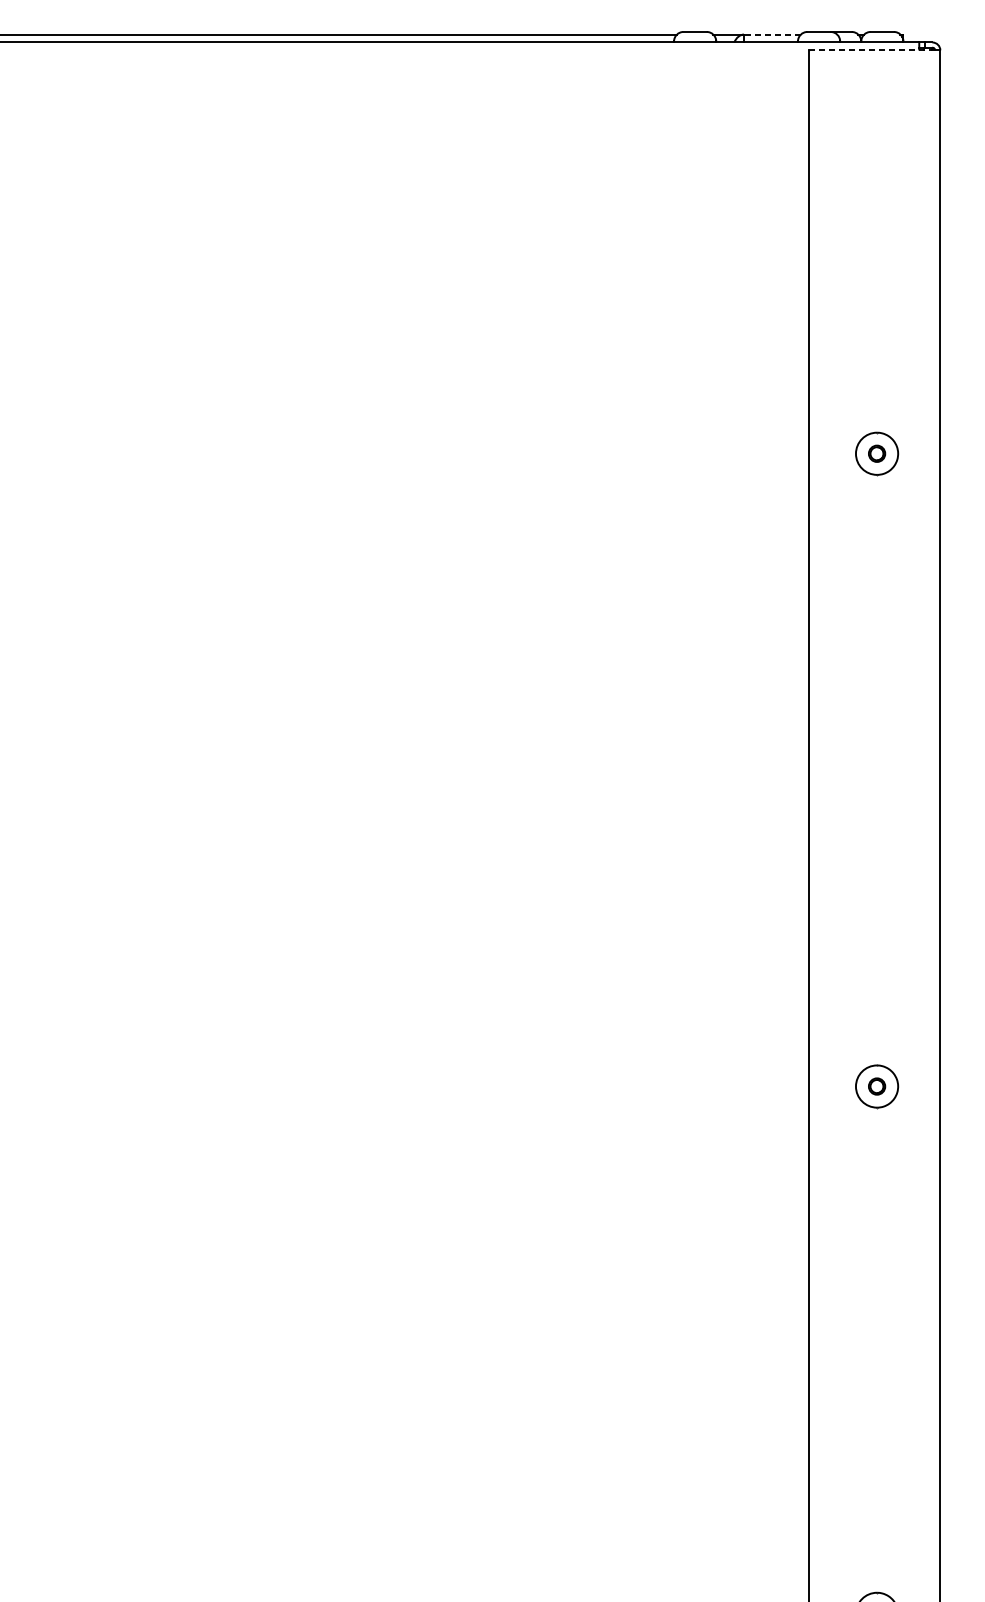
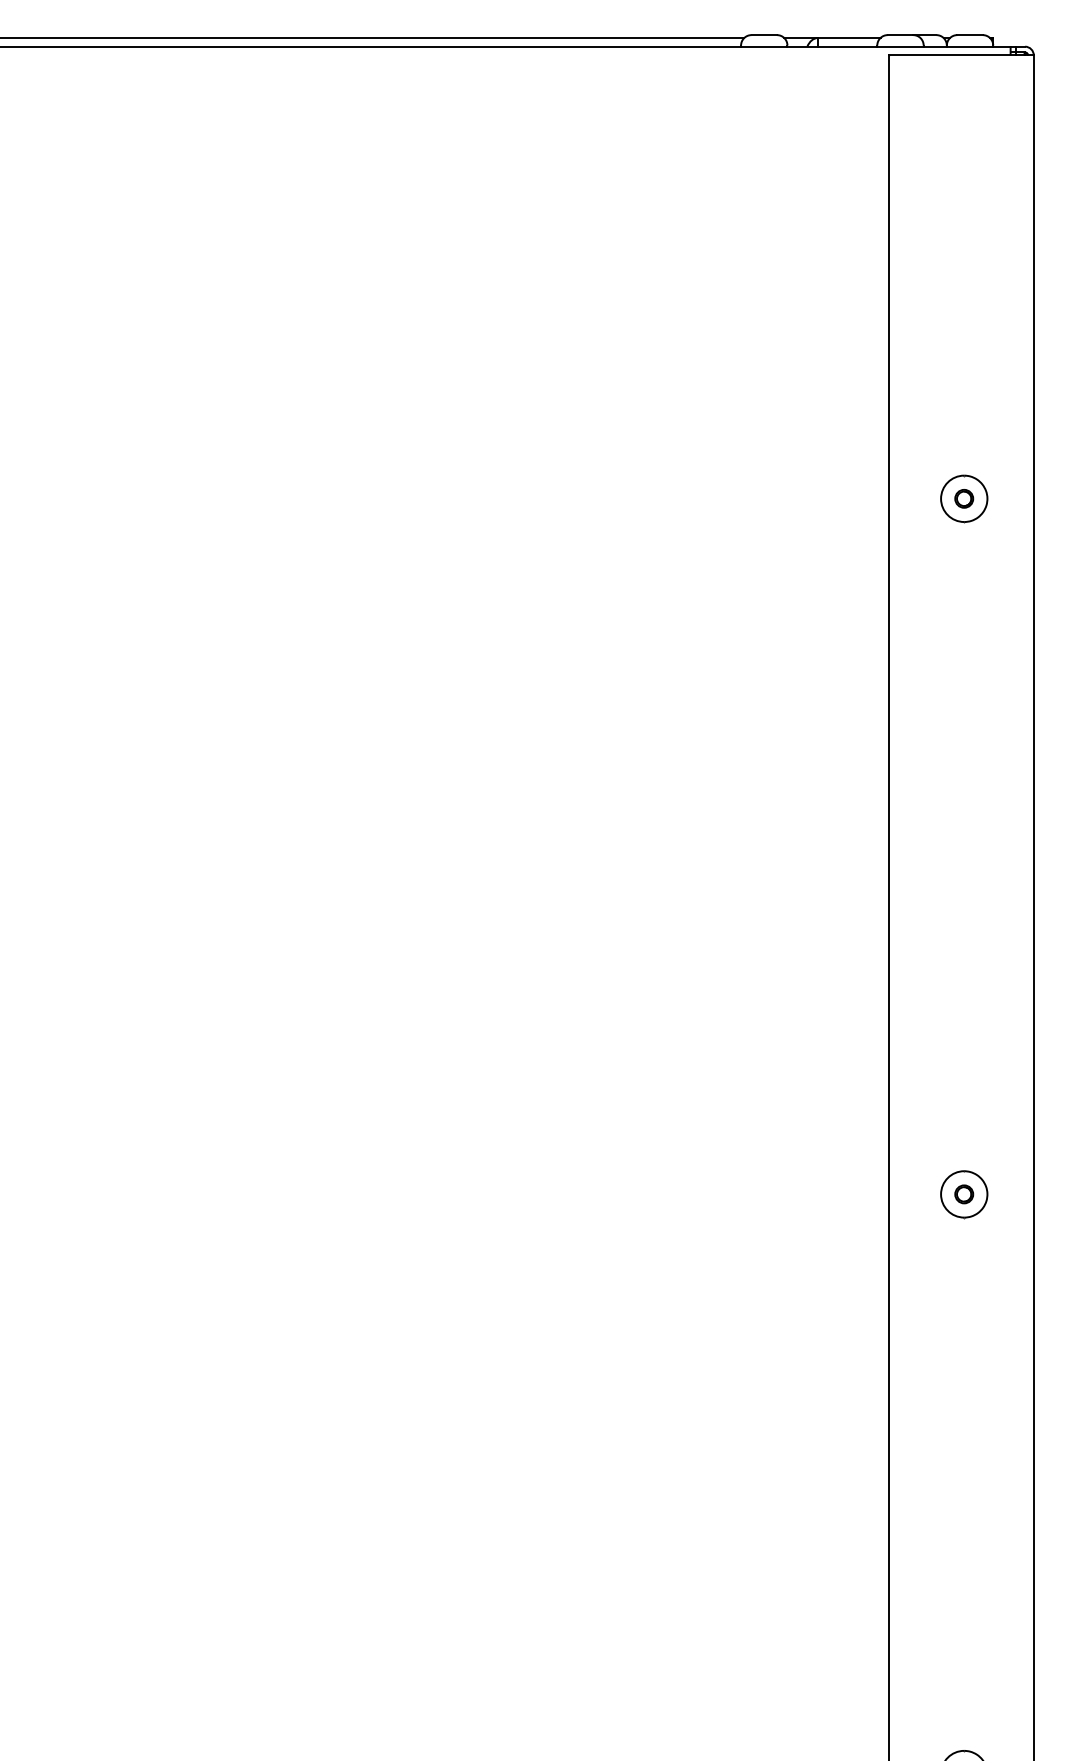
line: (771, 35) -> (848, 38), dashed -> solid
line: (870, 50) -> (957, 55), dashed -> solid

